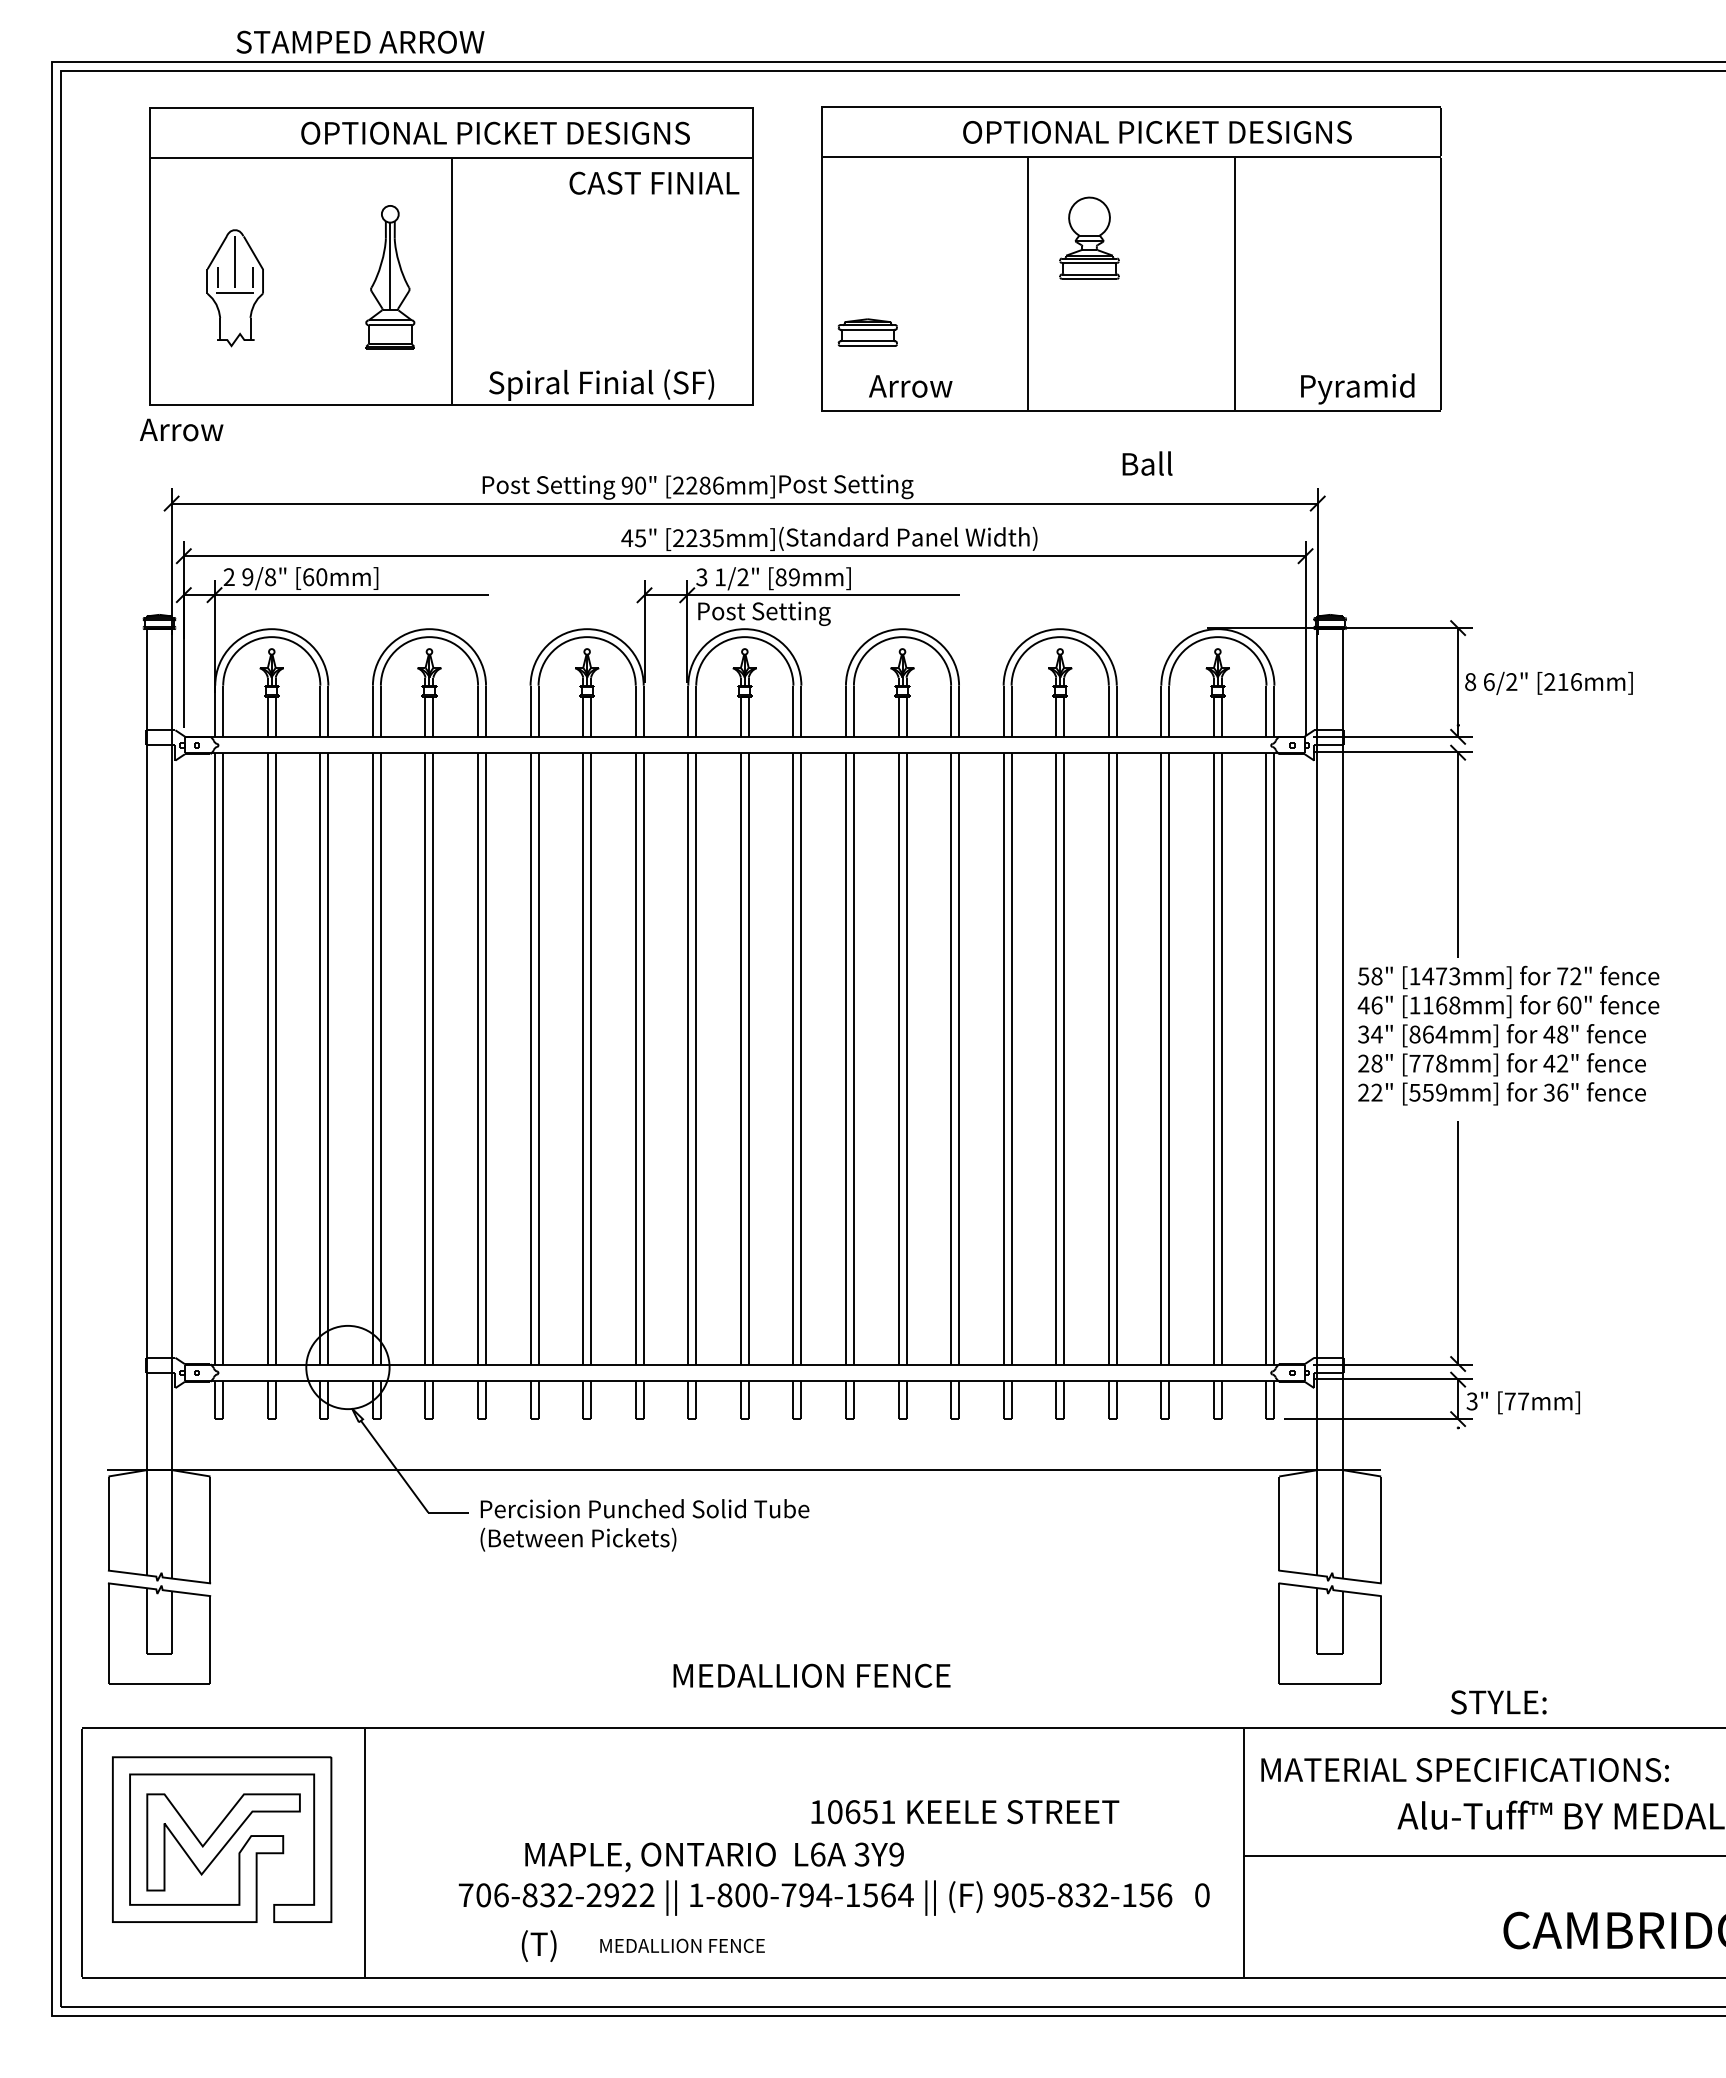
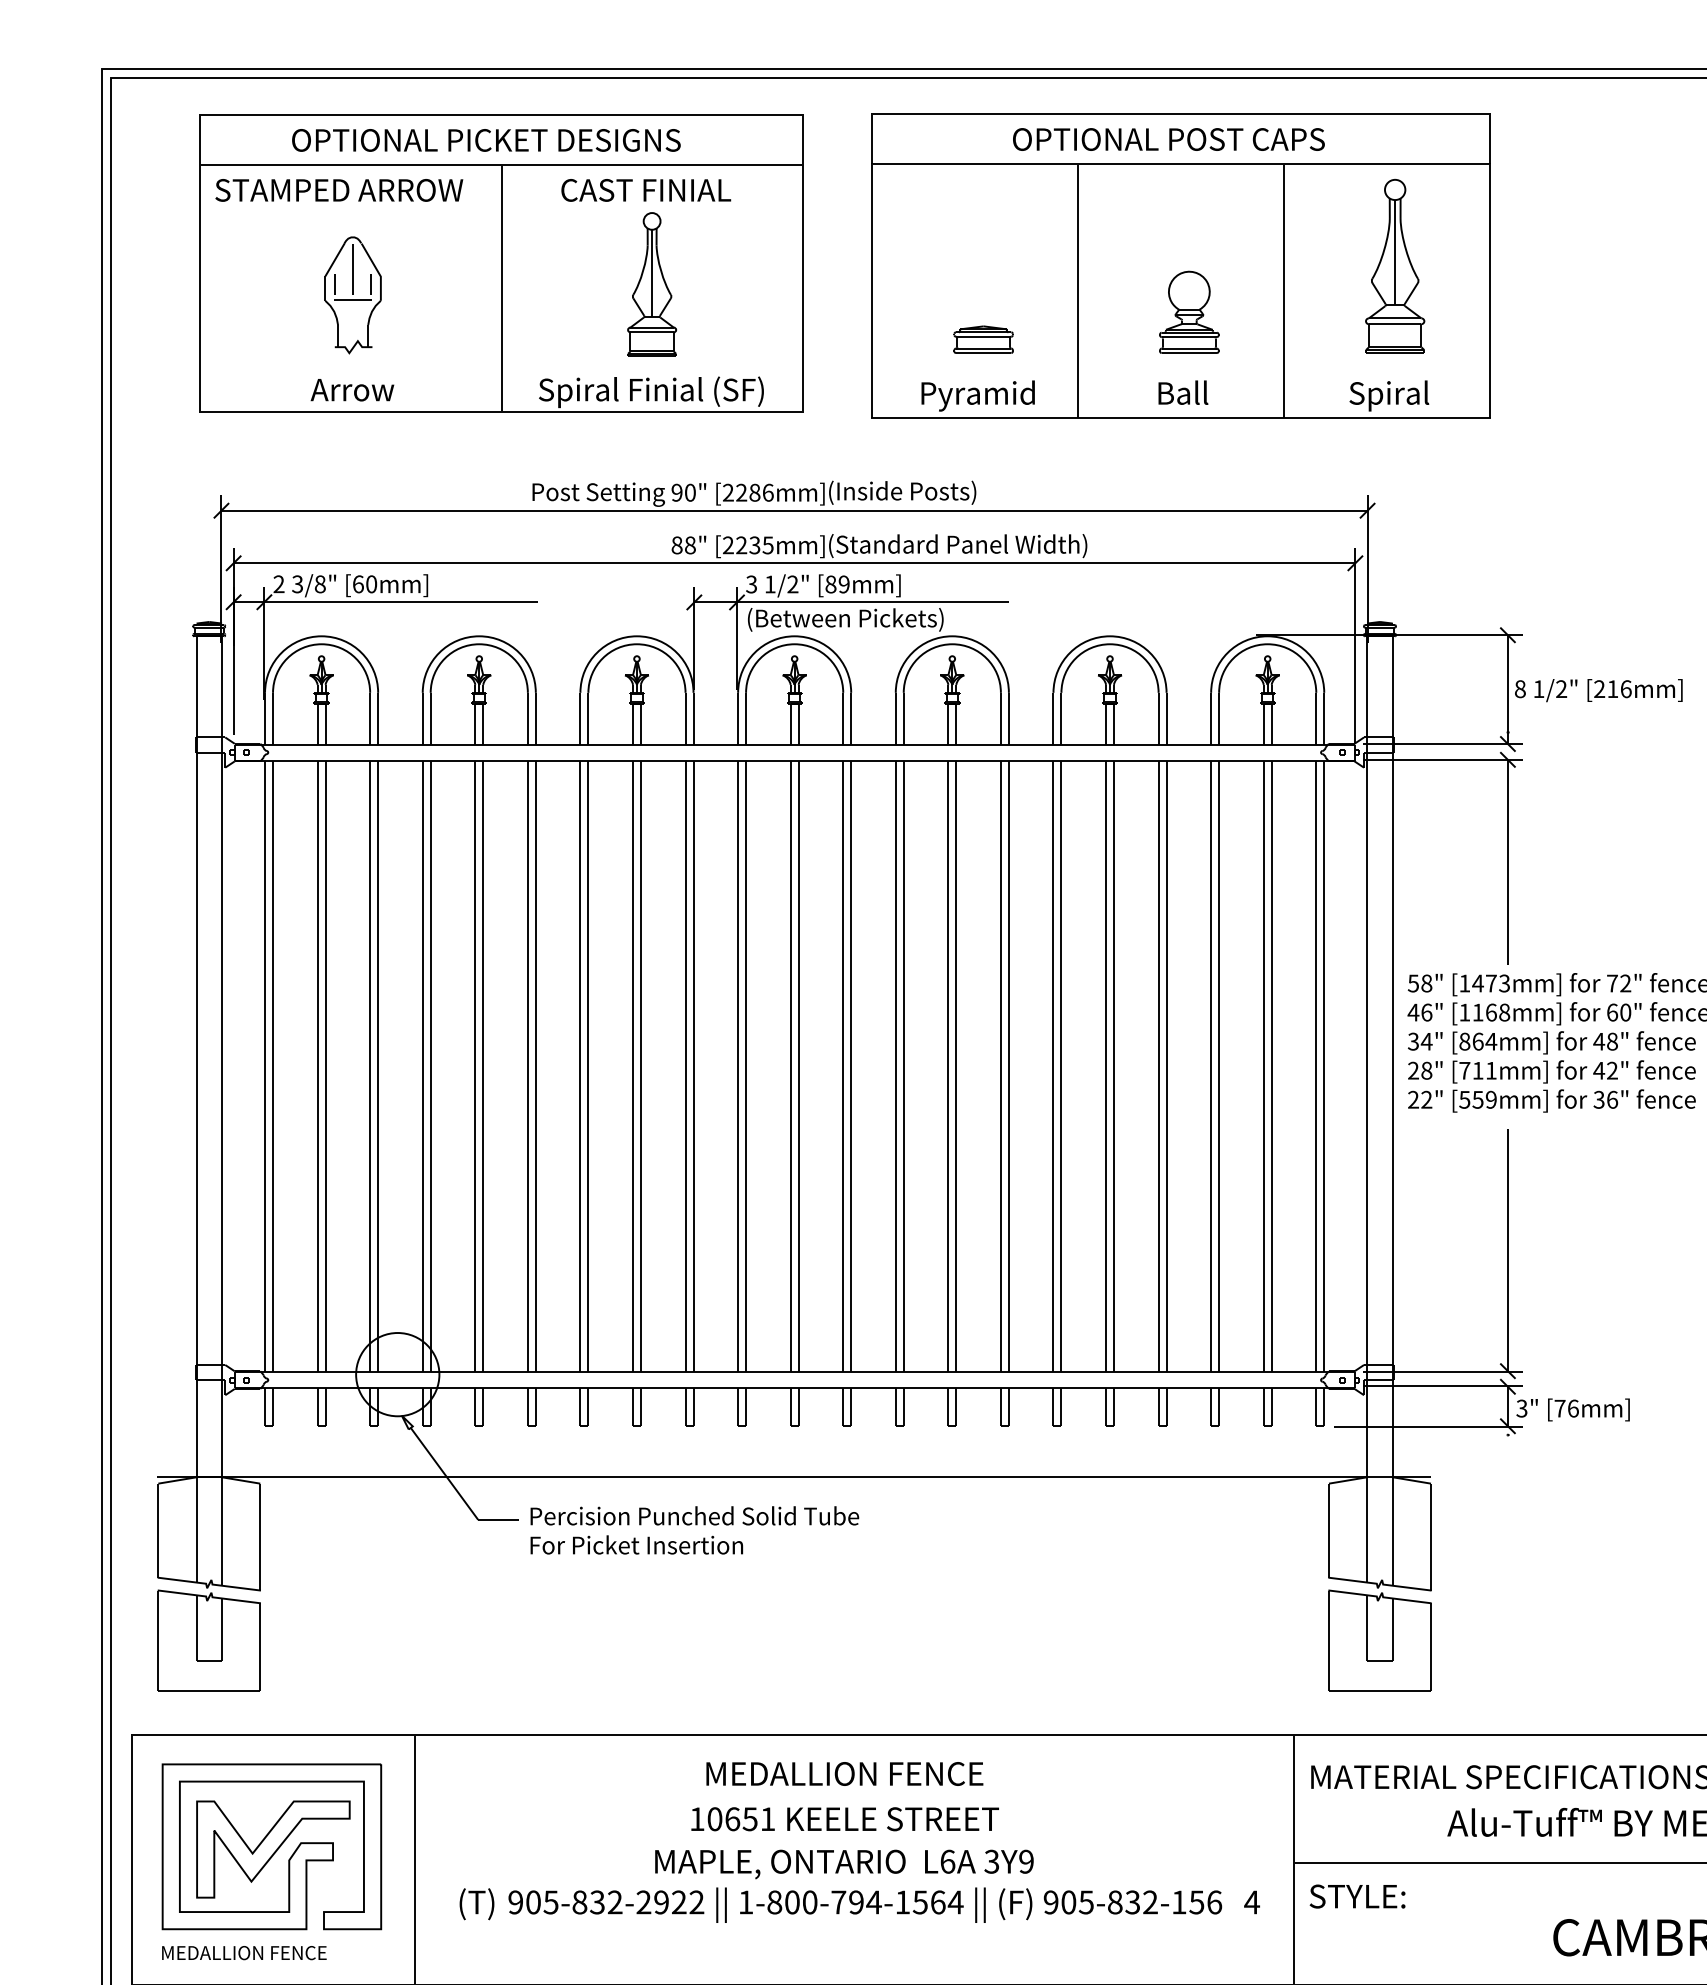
text: (360, 41) -> (339, 189), moved
text: (495, 132) -> (486, 139), moved
text: (1244, 132) -> (1294, 139), OPTIONAL PICKET DESIGNS -> OPTIONAL POST CAPS
text: (654, 182) -> (646, 189), moved
part: (1089, 237) -> (1189, 311), moved
part: (1345, 258) -> (1395, 265), added
part: (390, 277) -> (652, 284), moved
part: (234, 288) -> (352, 295), moved
part: (867, 332) -> (983, 339), moved
text: (927, 388) -> (977, 395), Arrow -> Pyramid
text: (1356, 388) -> (1406, 395), Pyramid -> Spiral
text: (181, 429) -> (352, 389), moved
text: (1147, 463) -> (1183, 392), moved
text: (852, 486) -> (902, 493), Post Setting -> (Inside Posts)
text: (633, 538) -> (683, 545), 45" -> 88"
text: (247, 577) -> (297, 584), 9/8" -> 3/8"
text: (795, 613) -> (845, 620), Post Setting -> (Between Pickets)
text: (1489, 682) -> (1539, 689), 6/2" -> 1/2"
text: (1435, 1063) -> (1485, 1070), [778mm] -> [711mm]
text: (1523, 1401) -> (1573, 1408), [77mm] -> [76mm]
text: (586, 1539) -> (636, 1546), (Between Pickets) -> For Picket Insertion
text: (811, 1675) -> (844, 1773), moved
text: (1498, 1702) -> (1357, 1896), moved
text: (965, 1812) -> (845, 1819), moved
text: (714, 1857) -> (844, 1864), moved
text: (483, 1895) -> (533, 1902), 706-832-2922 -> 905-832-2922
text: (1202, 1895) -> (1252, 1902), 0 -> 4
text: (538, 1945) -> (476, 1903), moved
text: (682, 1945) -> (244, 1952), moved

